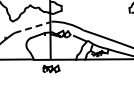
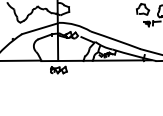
line: (32, 27) -> (39, 28), dashed -> solid

